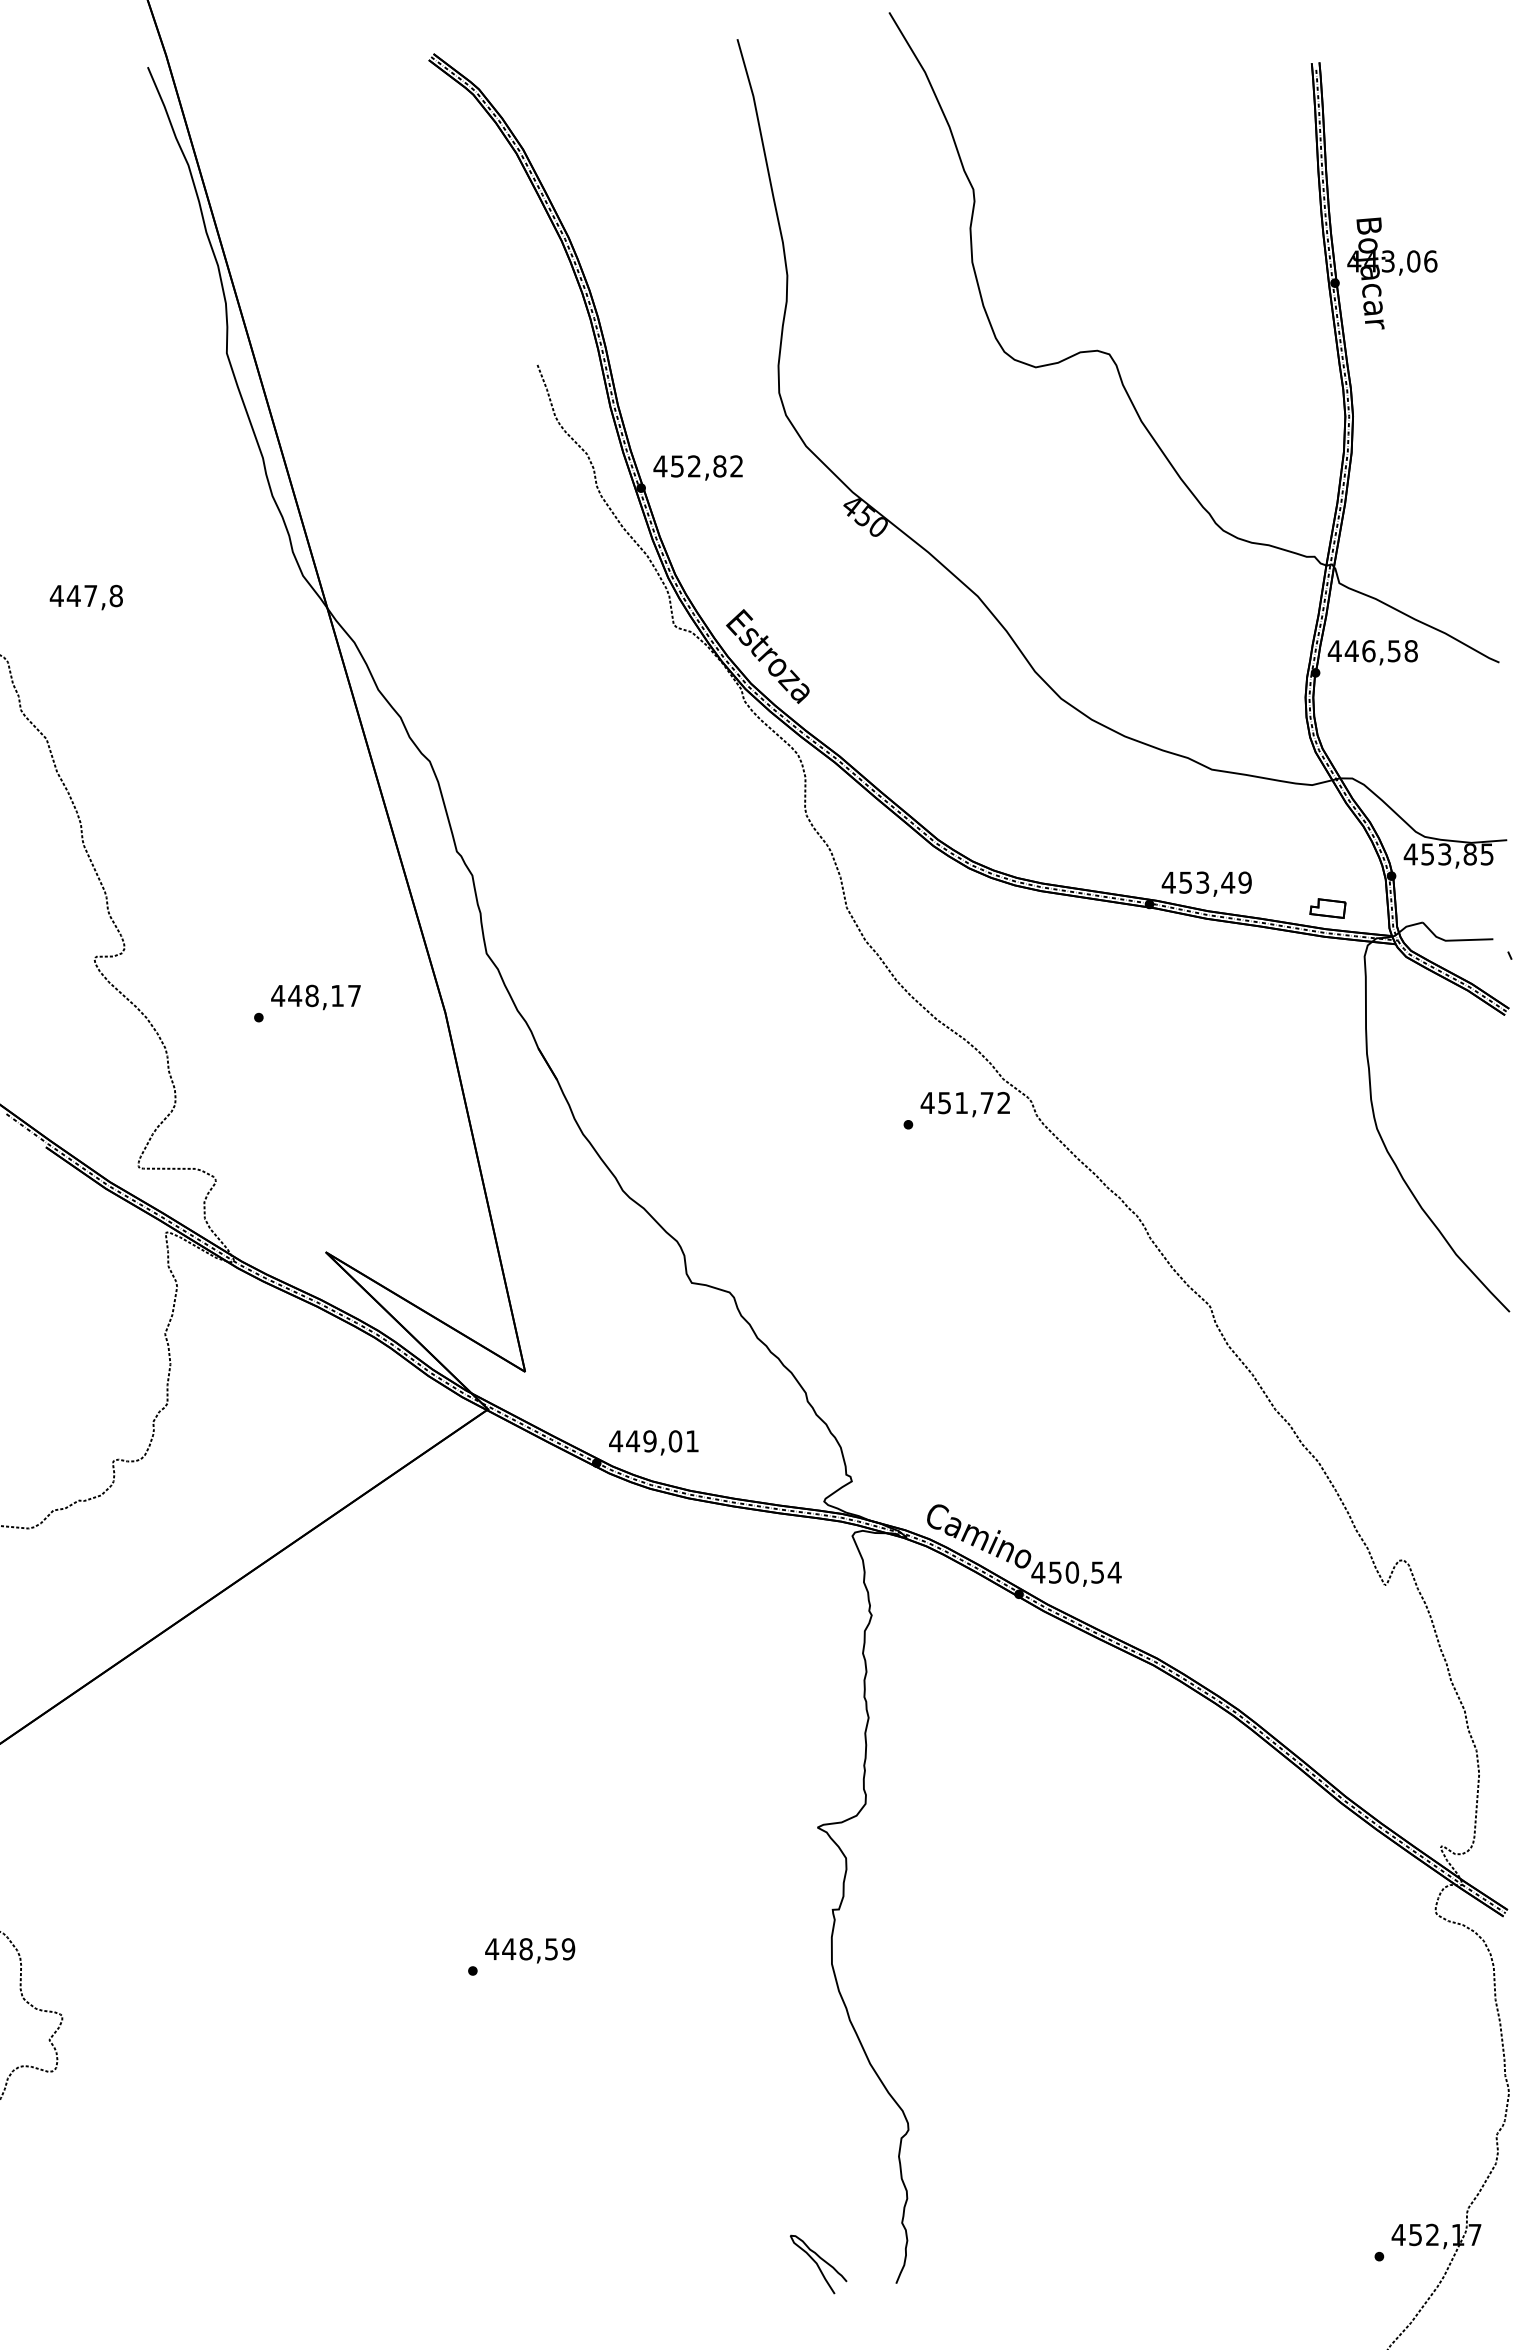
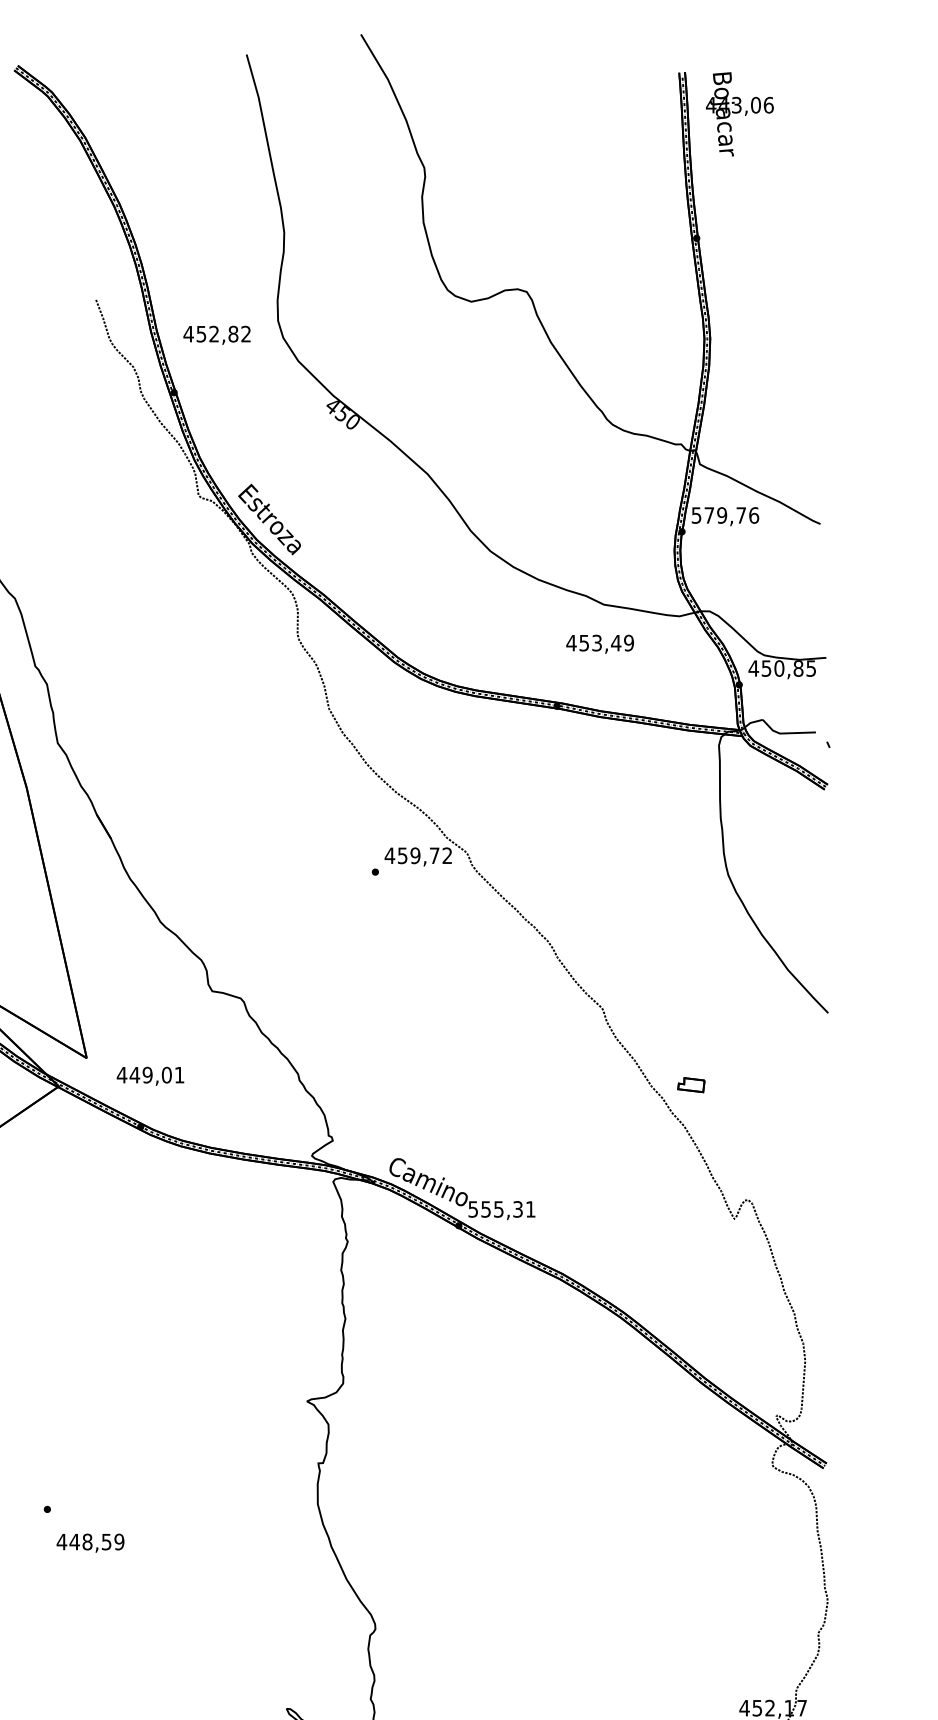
text: (1392, 273) -> (739, 114), moved
text: (697, 467) -> (216, 334), moved
text: (1372, 651) -> (724, 515), 446,58 -> 579,76
text: (1444, 854) -> (779, 668), 453,85 -> 450,85
text: (1206, 883) -> (599, 643), moved
part: (1327, 908) -> (691, 1085), moved
text: (961, 1102) -> (415, 855), 451,72 -> 459,72
text: (653, 1442) -> (150, 1076), moved
text: (1076, 1572) -> (502, 1209), 450,54 -> 555,31
text: (530, 1950) -> (90, 1542), moved

